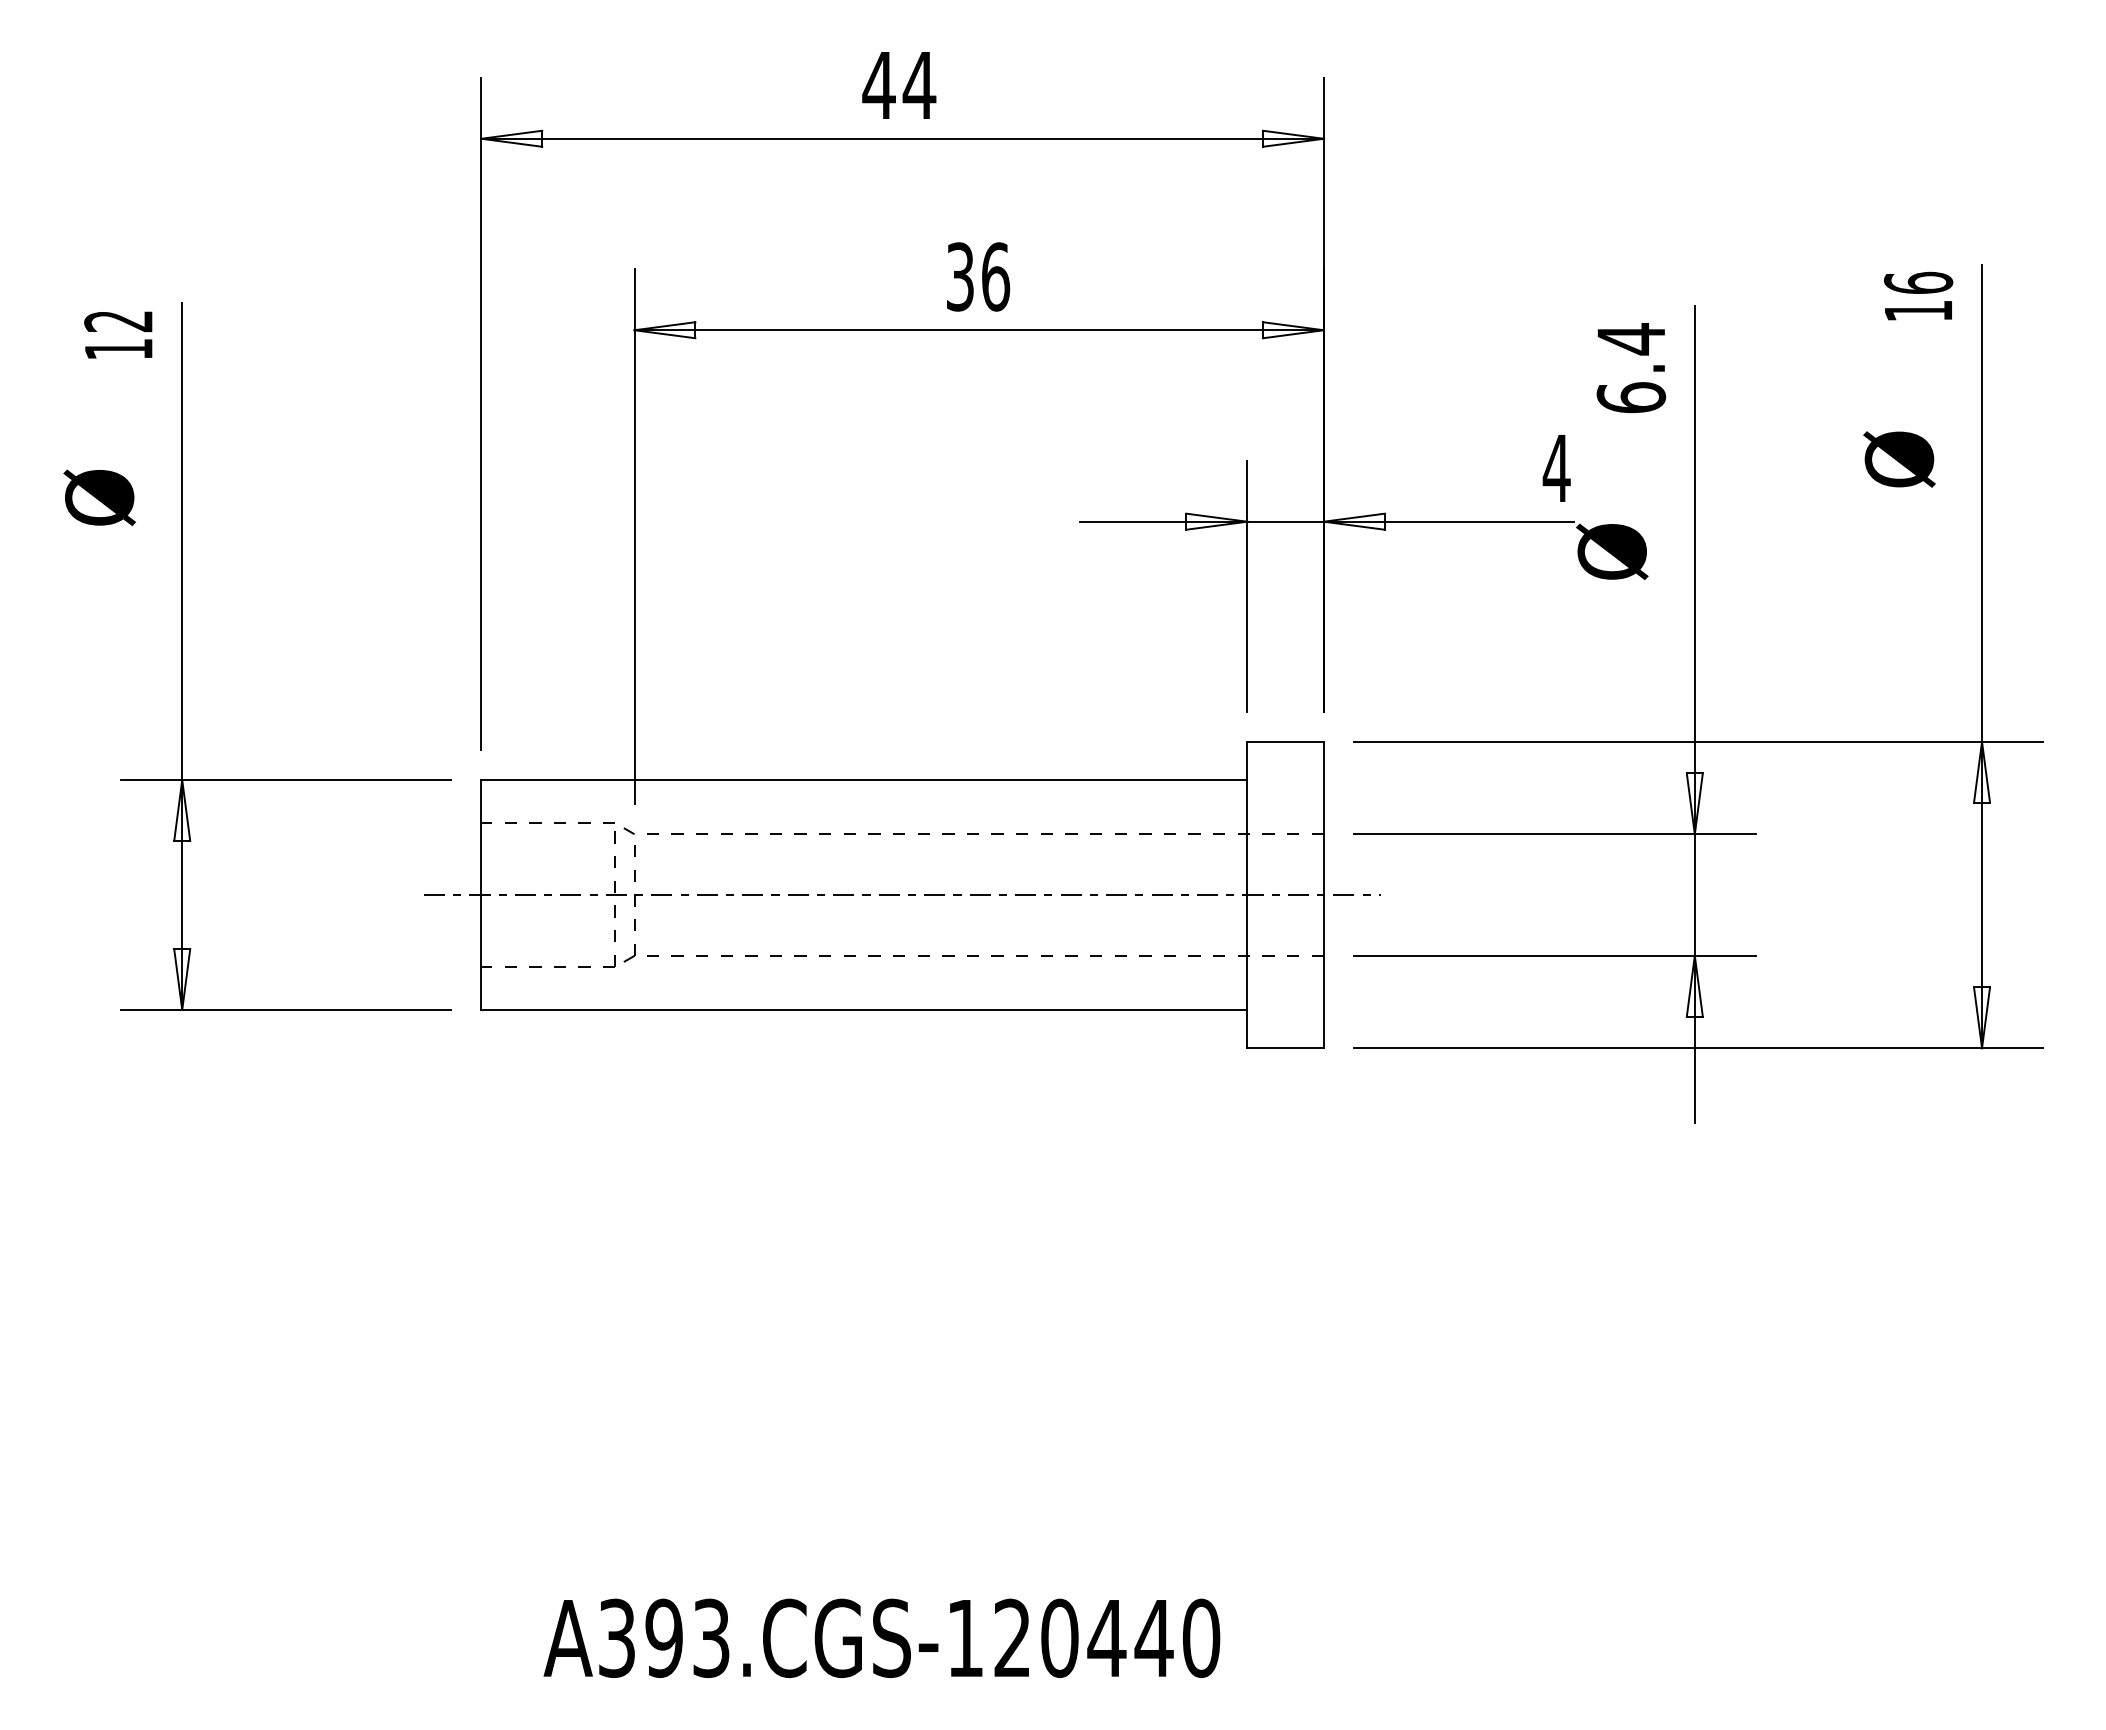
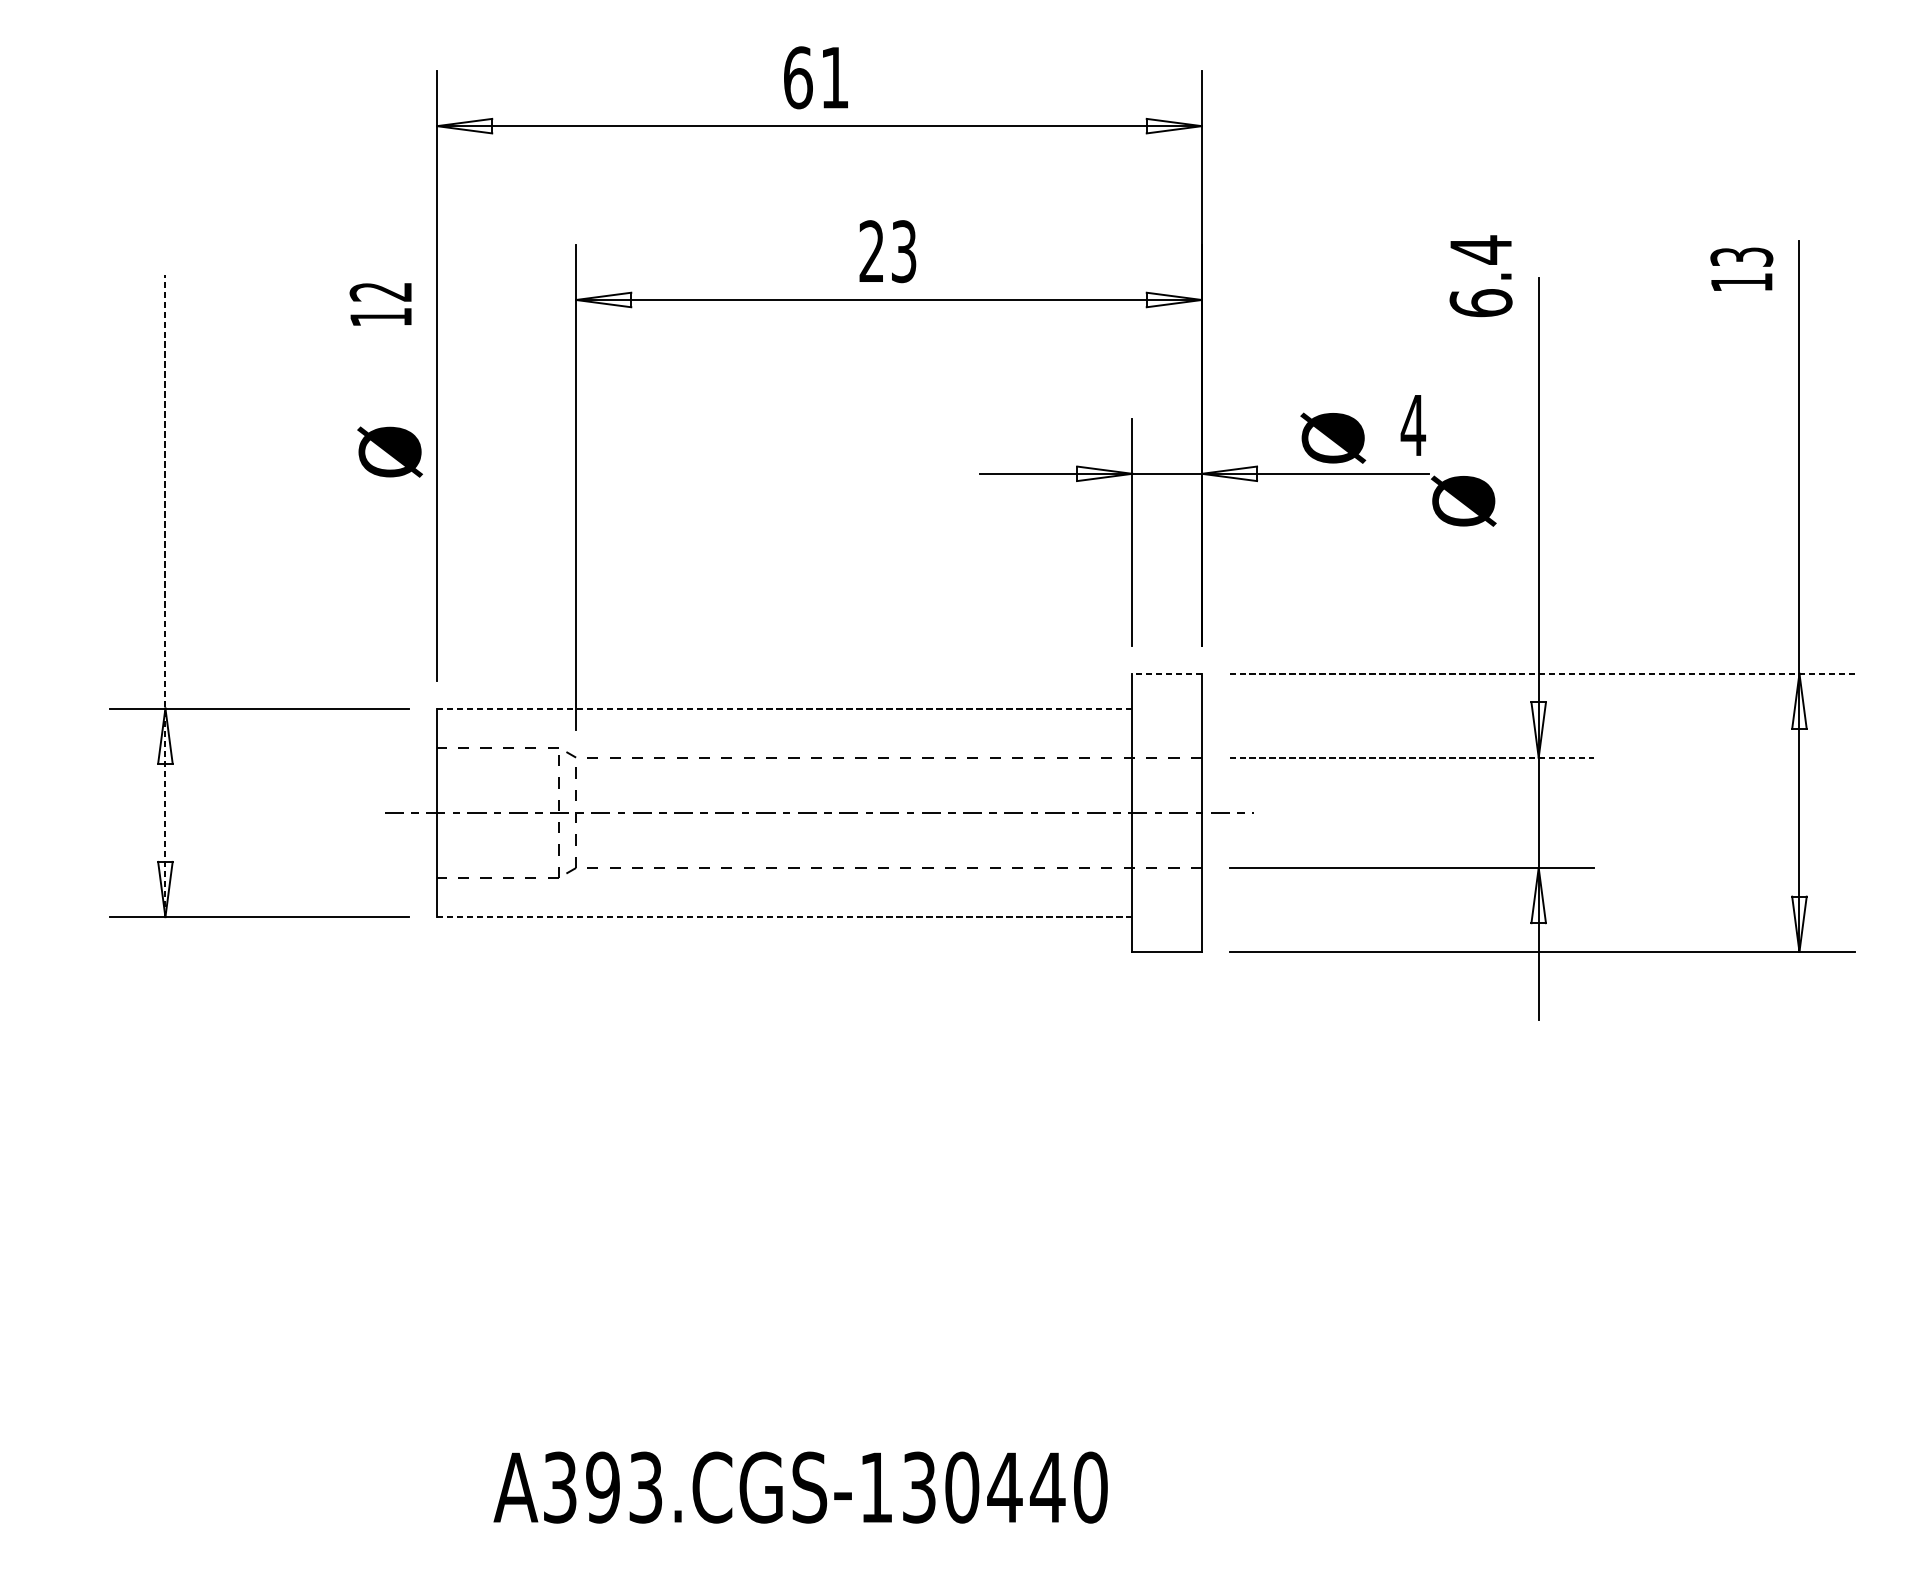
text: (899, 85) -> (816, 77), 44 -> 61
text: (978, 276) -> (888, 251), 36 -> 23
text: (1918, 282) -> (1741, 256), 16 -> 13
text: (118, 334) -> (380, 303), moved
text: (1631, 368) -> (1481, 276), moved
text: (1899, 459) -> (1333, 438), moved
text: (99, 497) -> (389, 451), moved
line: (182, 656) -> (165, 596), solid -> dashed
line: (1285, 741) -> (1167, 673), solid -> dashed
line: (1699, 741) -> (1542, 673), solid -> dashed
line: (864, 780) -> (784, 708), solid -> dashed
line: (1554, 834) -> (1411, 757), solid -> dashed
line: (864, 1009) -> (784, 916), solid -> dashed
text: (1012, 1638) -> (919, 1487), A393.CGS-120440 -> A393.CGS-130440

